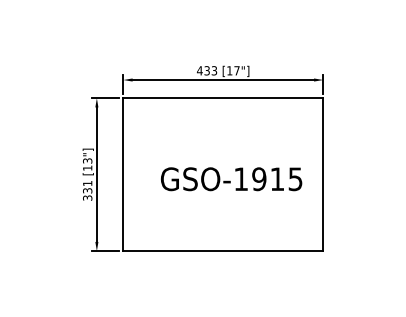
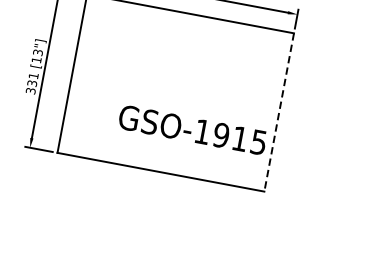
line: (323, 175) -> (279, 113), solid -> dashed
text: (231, 179) -> (192, 130), moved

